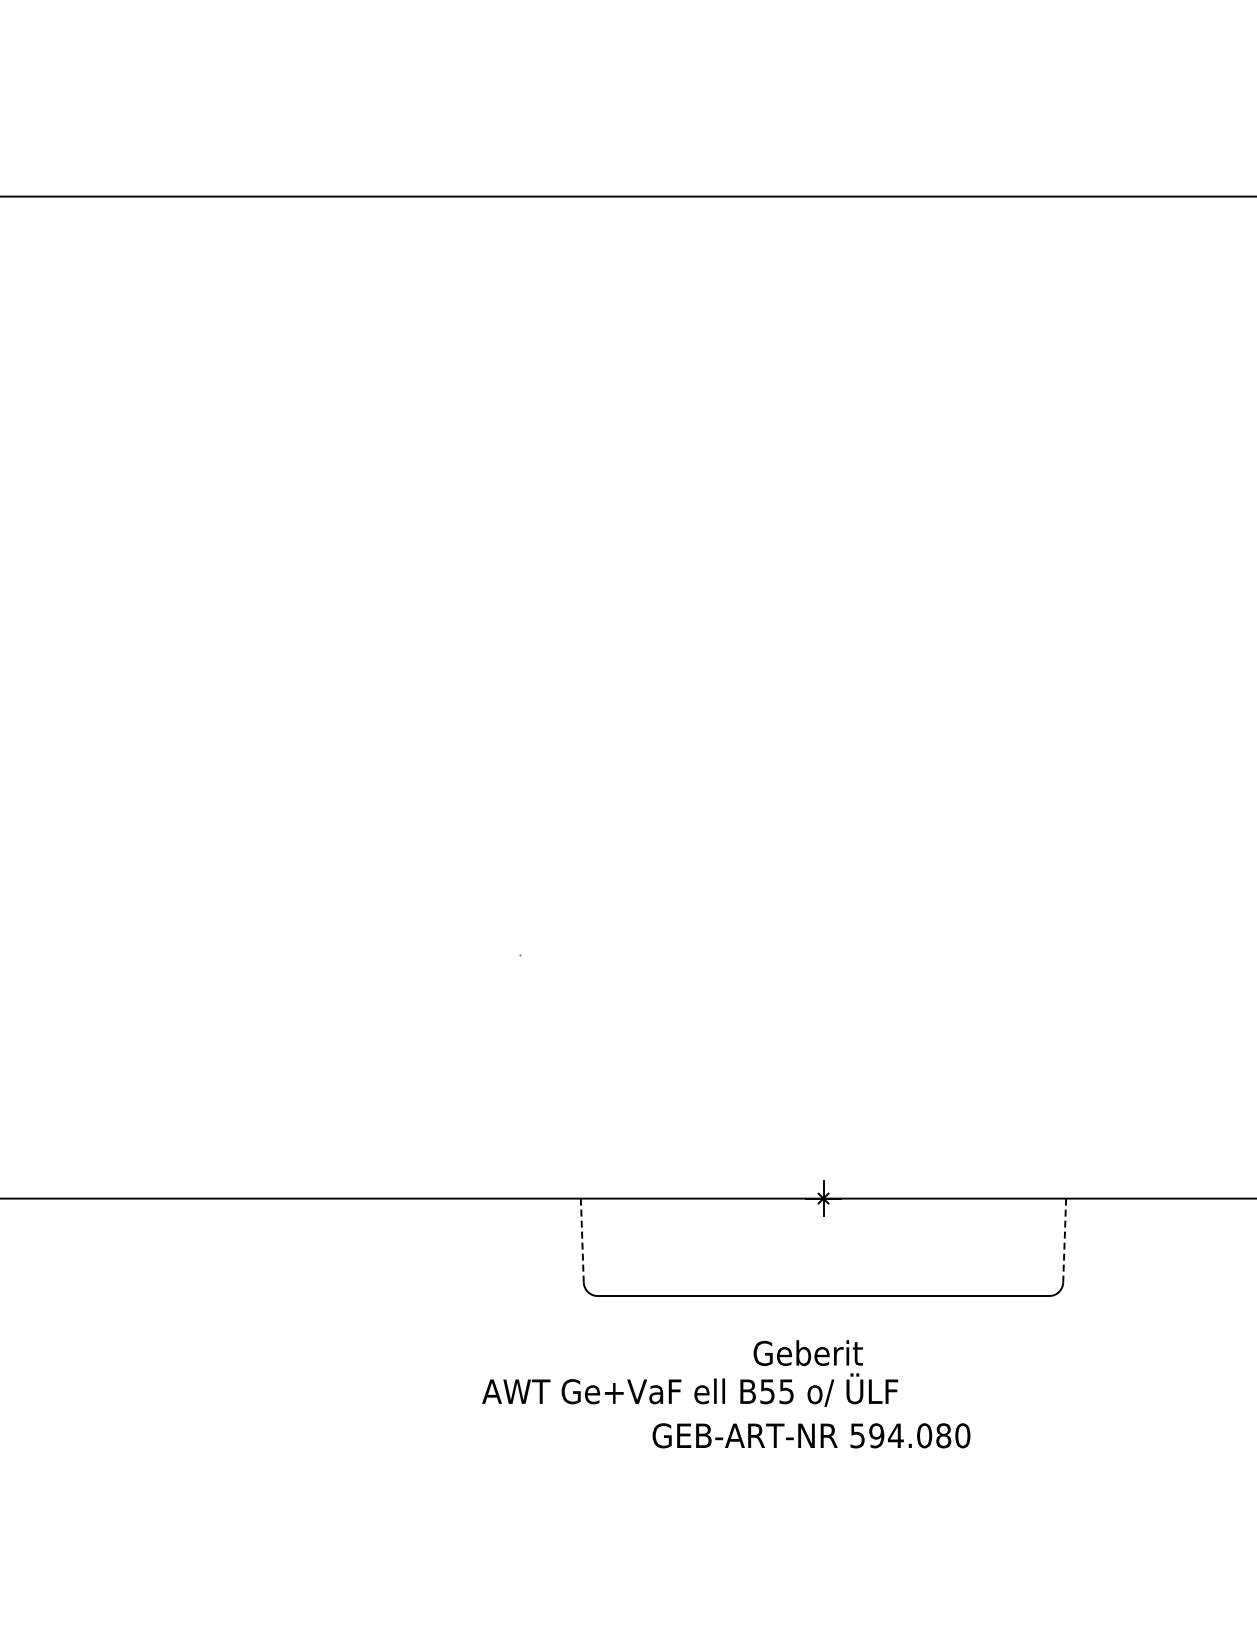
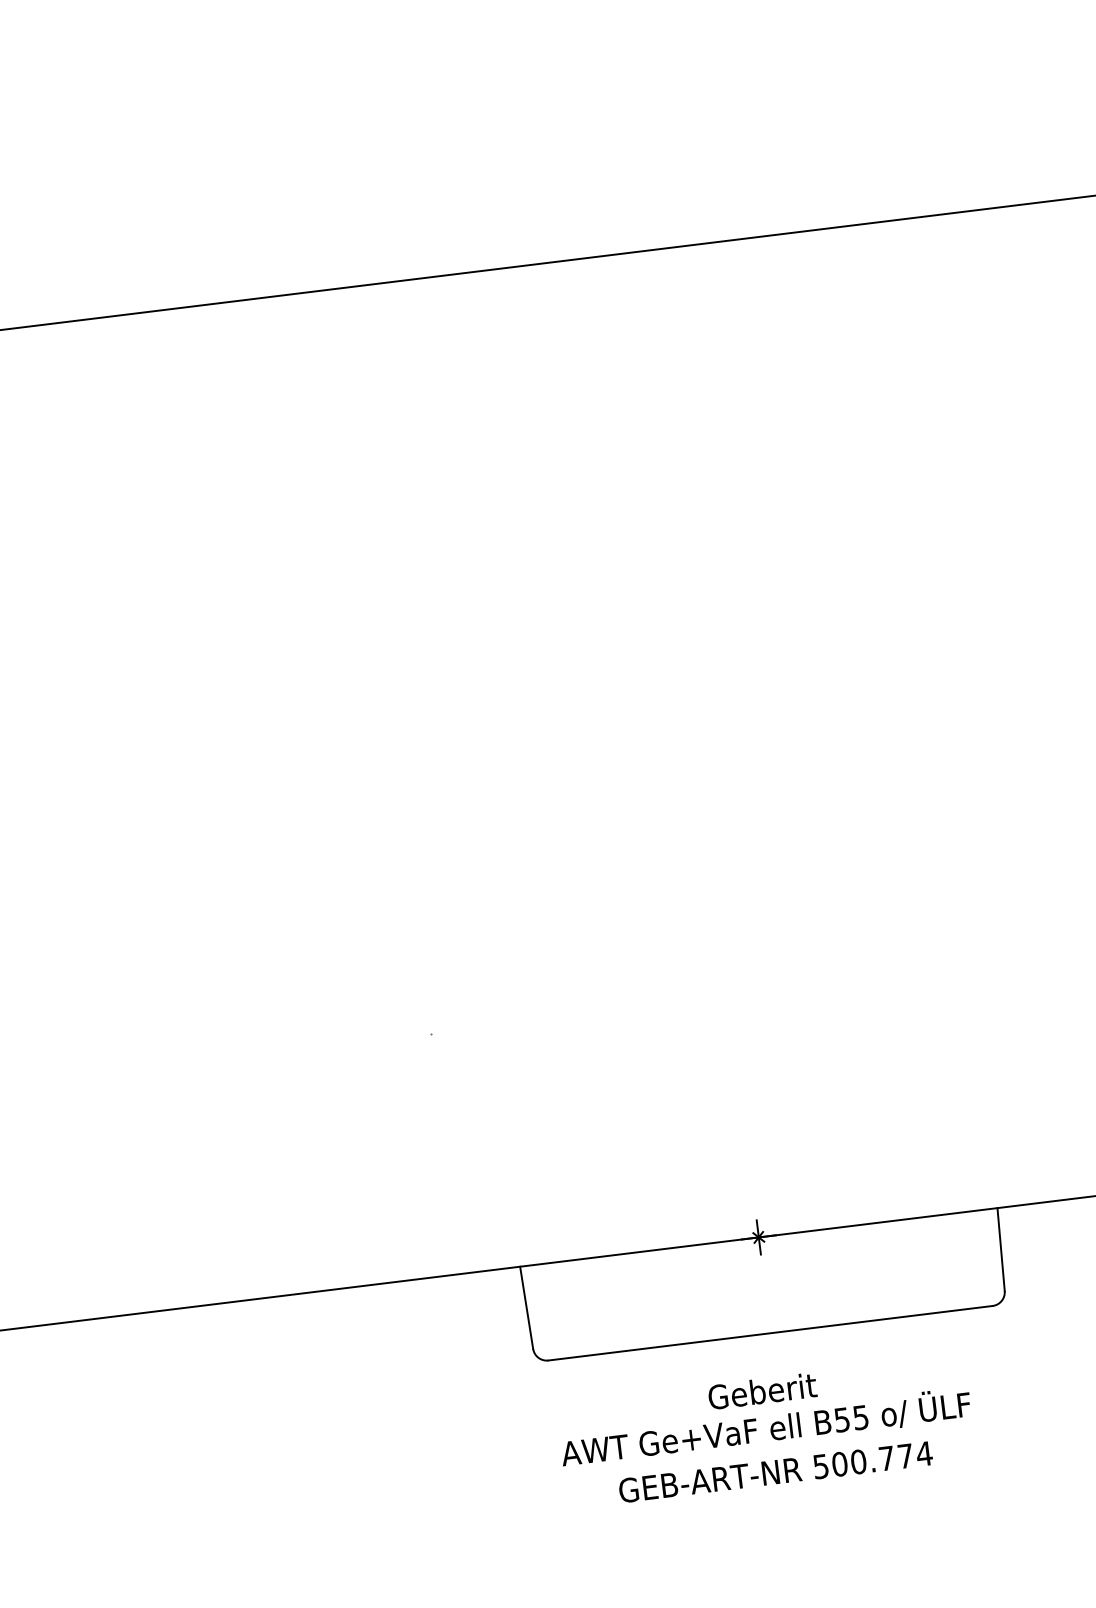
line: (582, 1240) -> (526, 1307), dashed -> solid
line: (1064, 1240) -> (1000, 1249), dashed -> solid
text: (690, 1389) -> (766, 1427), moved
text: (919, 1435) -> (881, 1458), 594.080 -> 500.774

